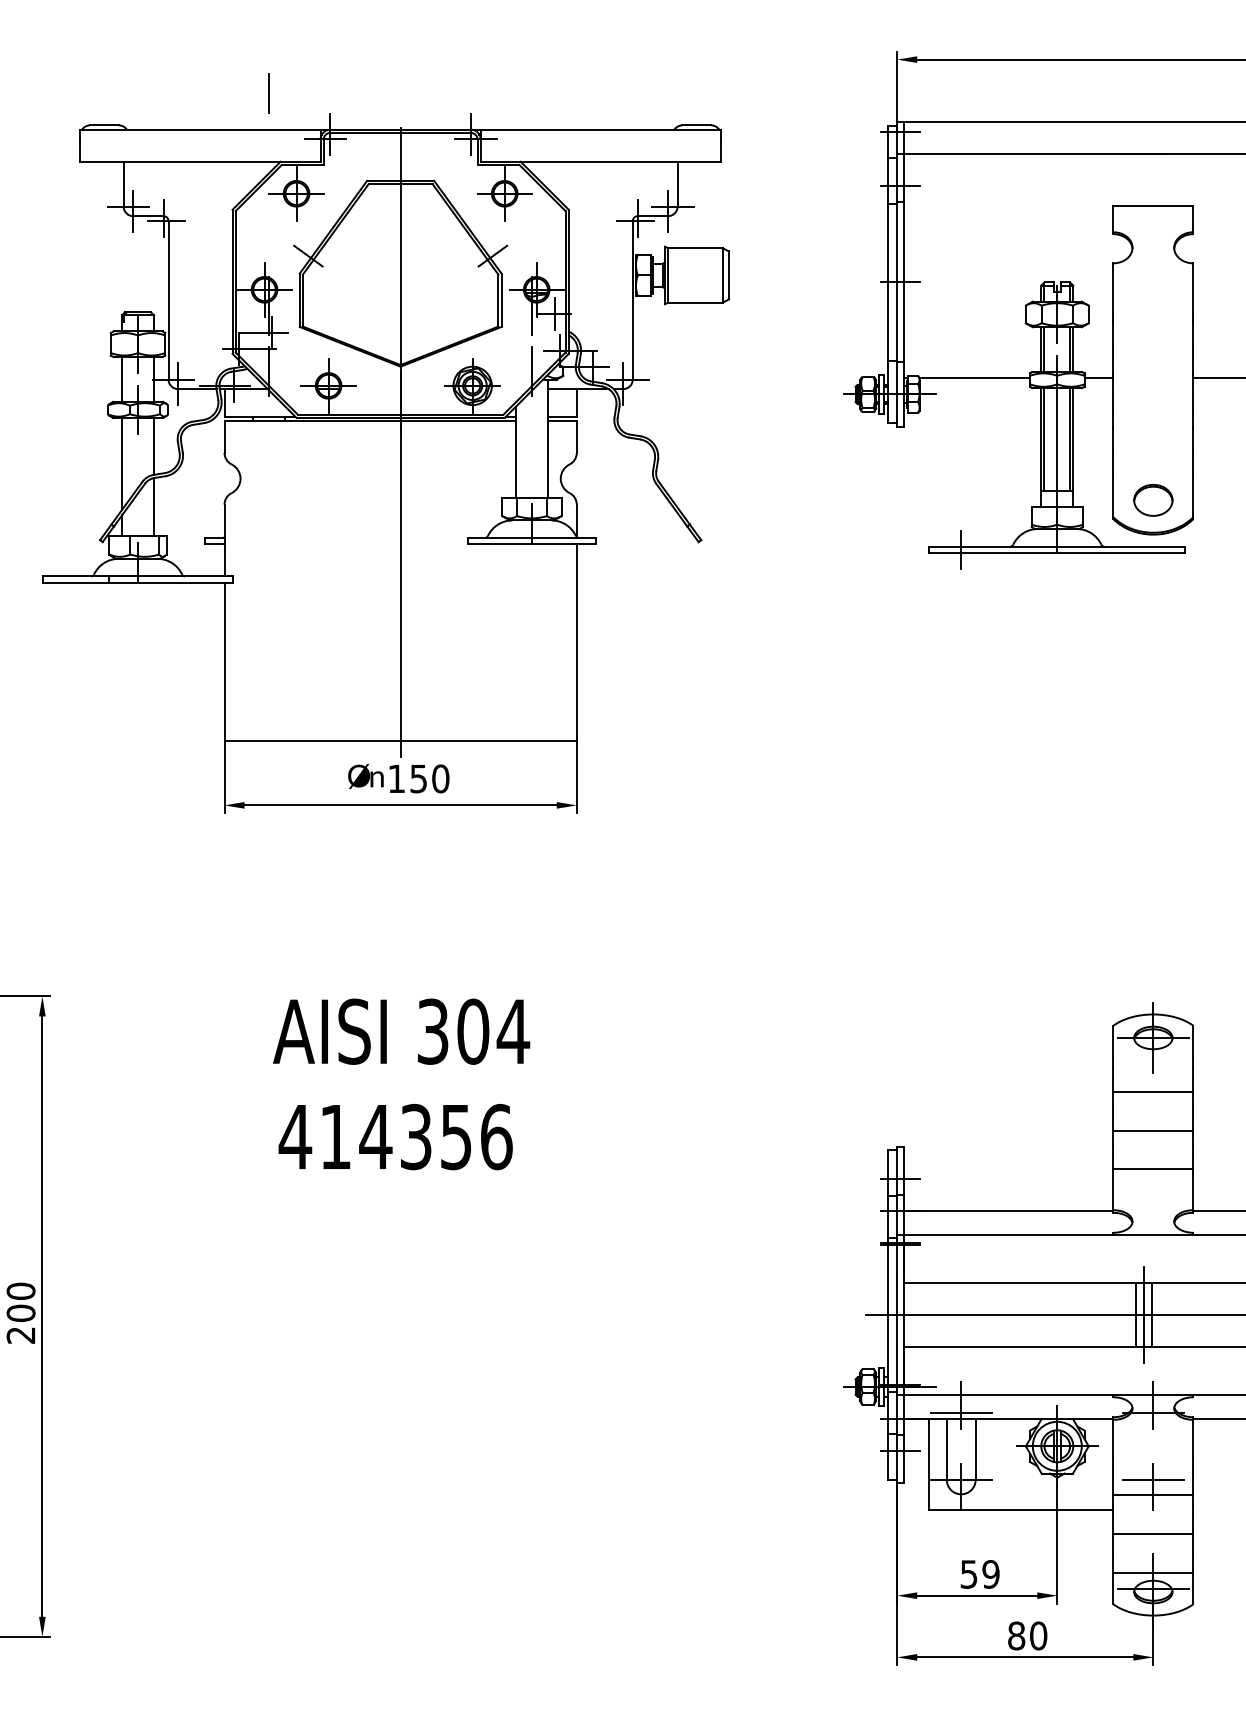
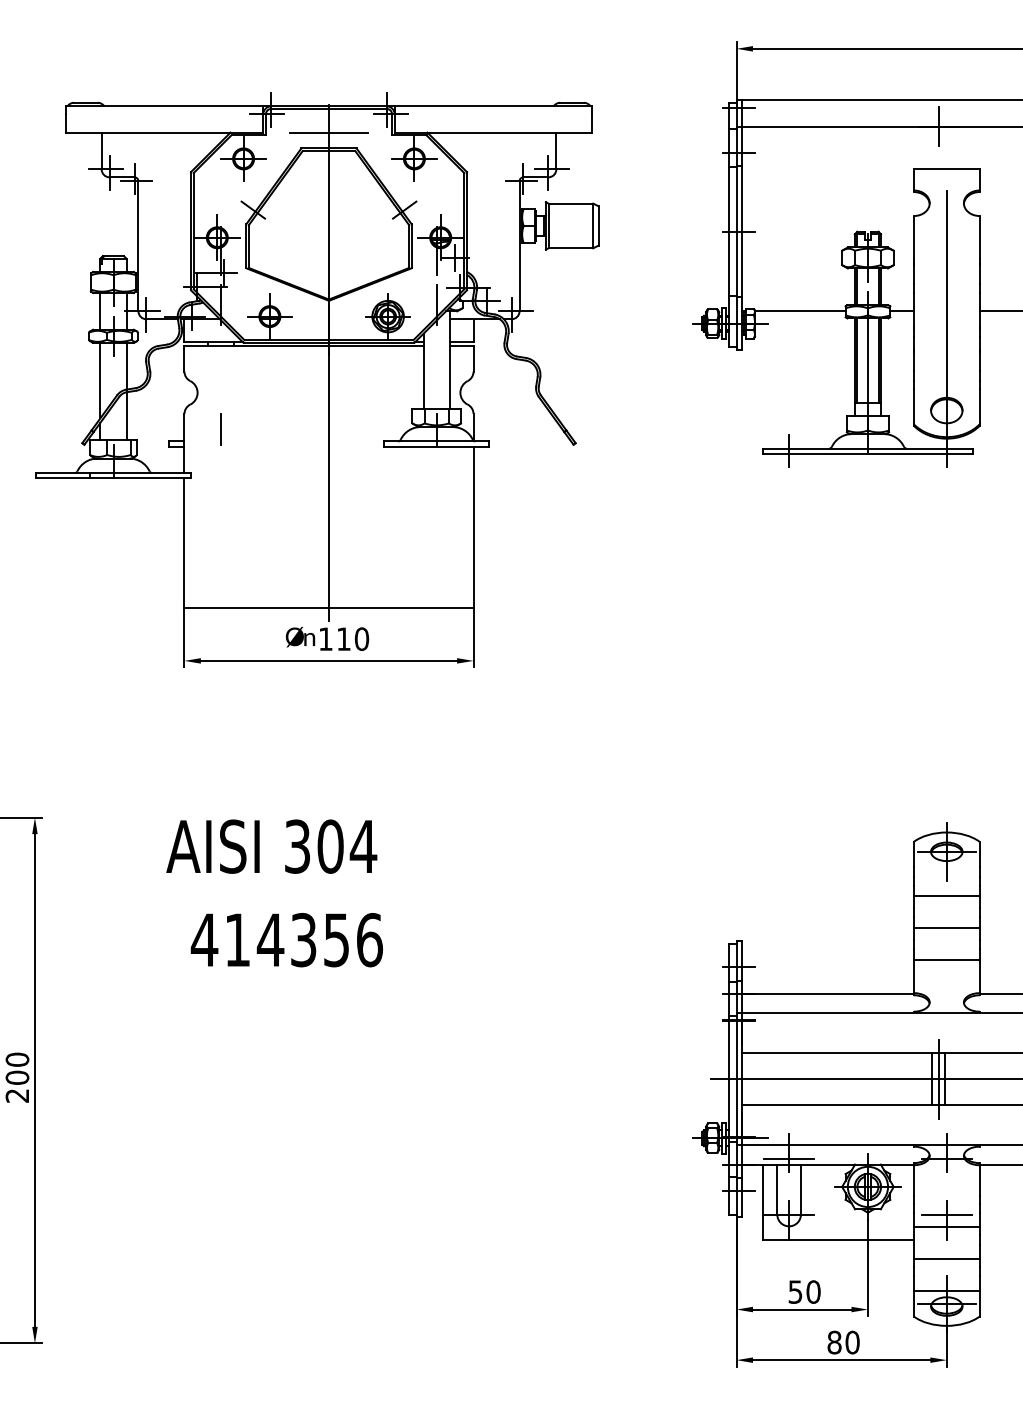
line: (268, 93) -> (220, 429), moved
line: (1143, 154) -> (938, 126), added
line: (400, 161) -> (328, 132), added
line: (1153, 400) -> (946, 328), added
text: (418, 779) -> (343, 639), 150 -> 110
text: (401, 1031) -> (271, 846), moved
text: (395, 1137) -> (286, 940), moved
text: (990, 1573) -> (813, 1291), 59 -> 50

